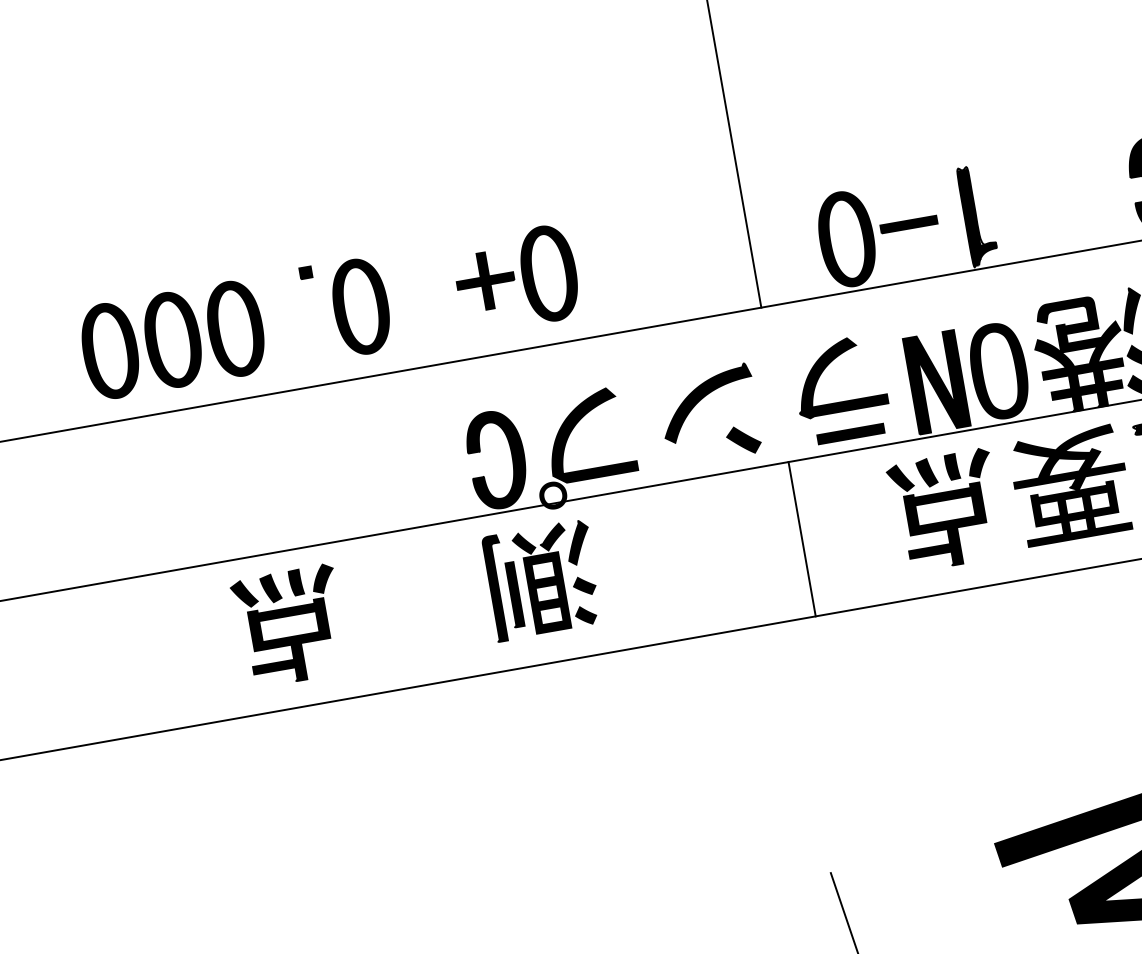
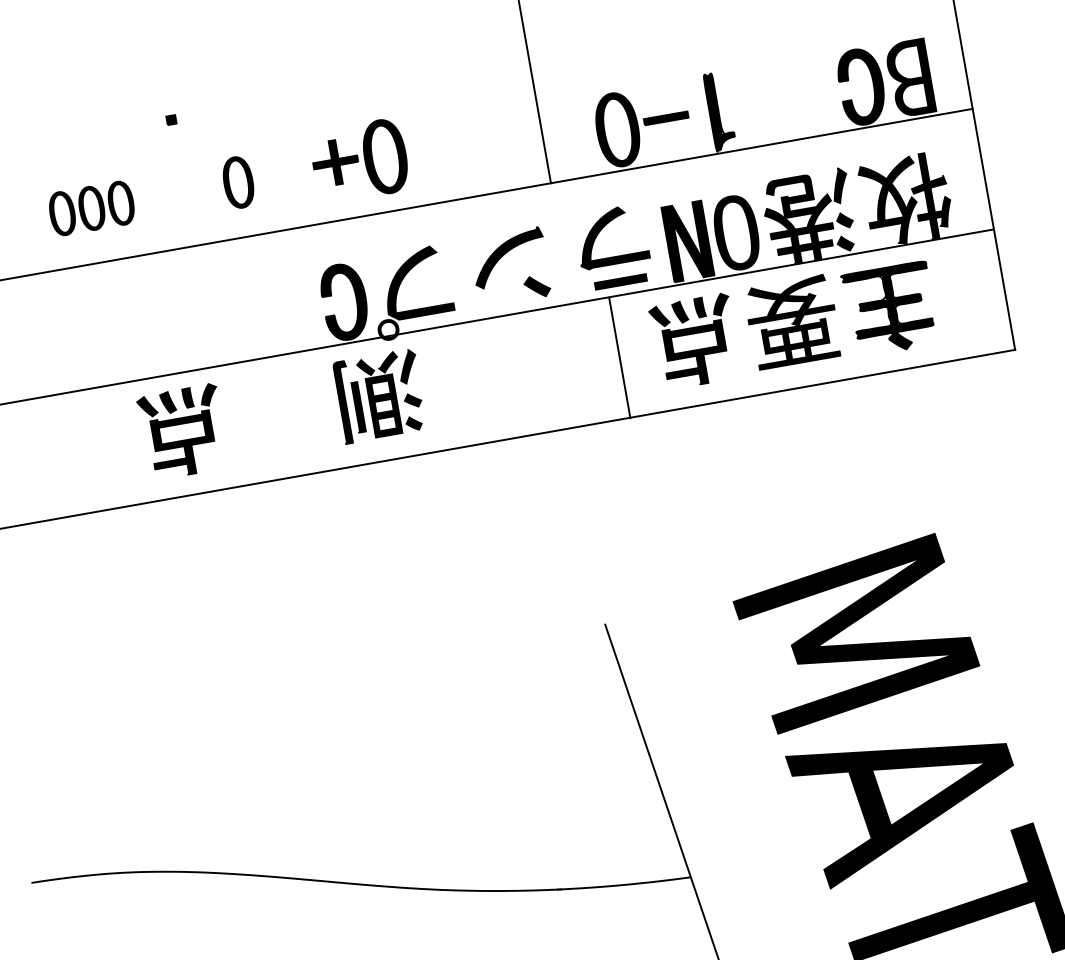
part: (305, 272) -> (171, 119), moved
part: (361, 306) -> (238, 182), size x0.7
part: (172, 339) -> (91, 208), size x0.6
line: (801, 538) -> (619, 357), moved

